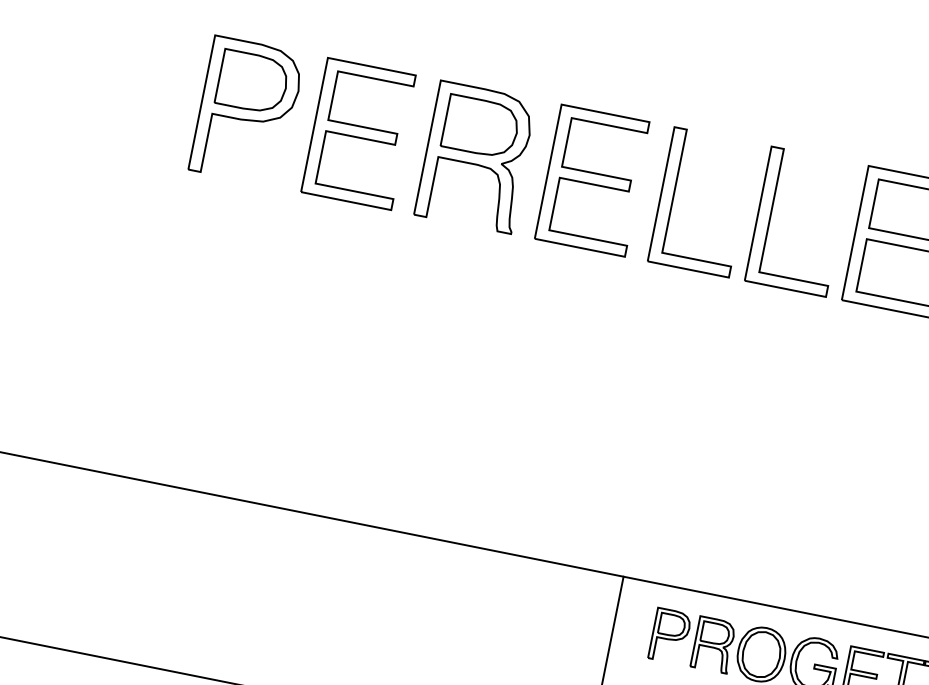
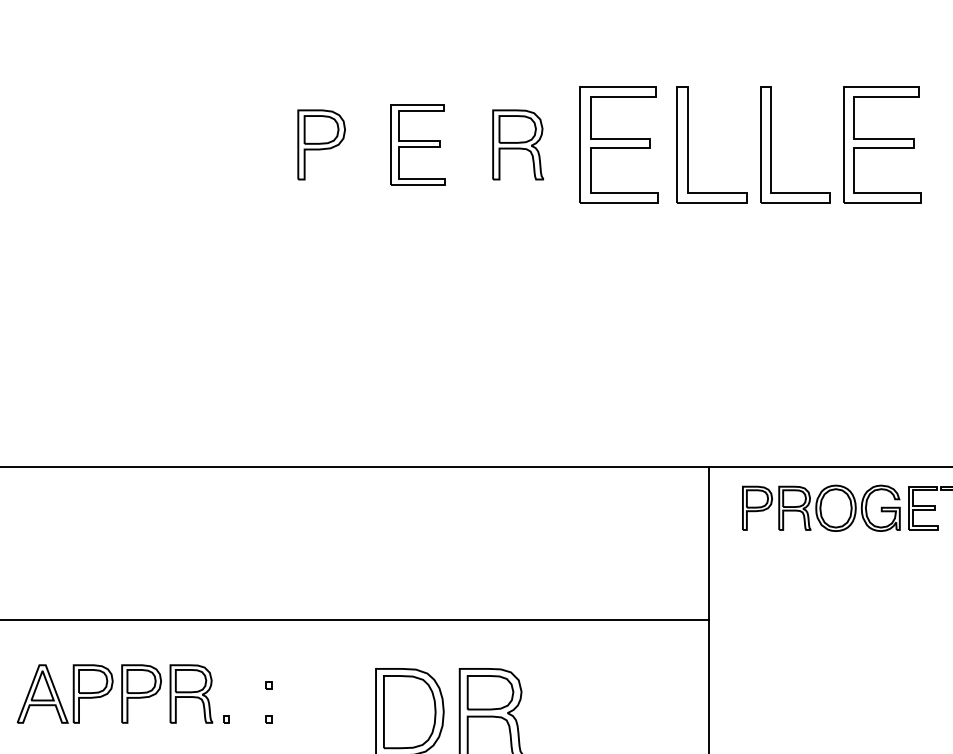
part: (246, 110) -> (321, 144), size x0.6
part: (359, 133) -> (418, 144), size x0.7
part: (475, 156) -> (517, 144), size x0.6

